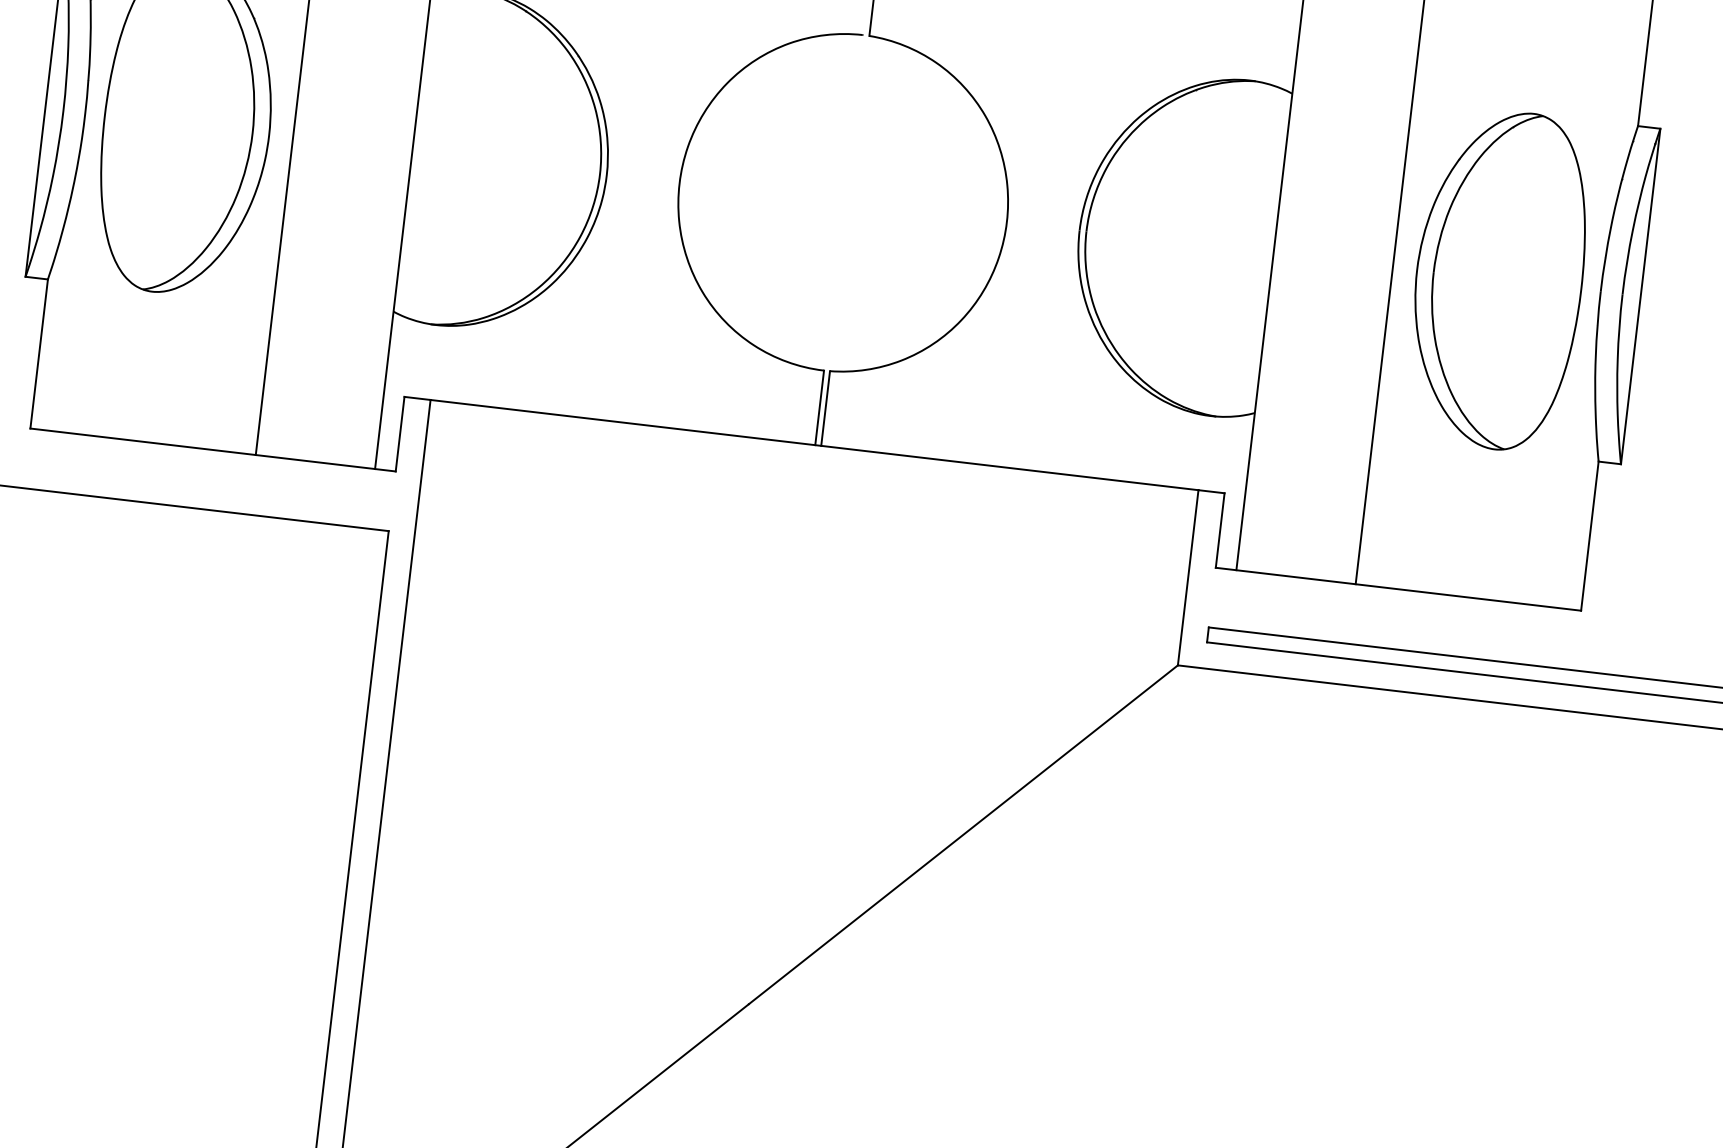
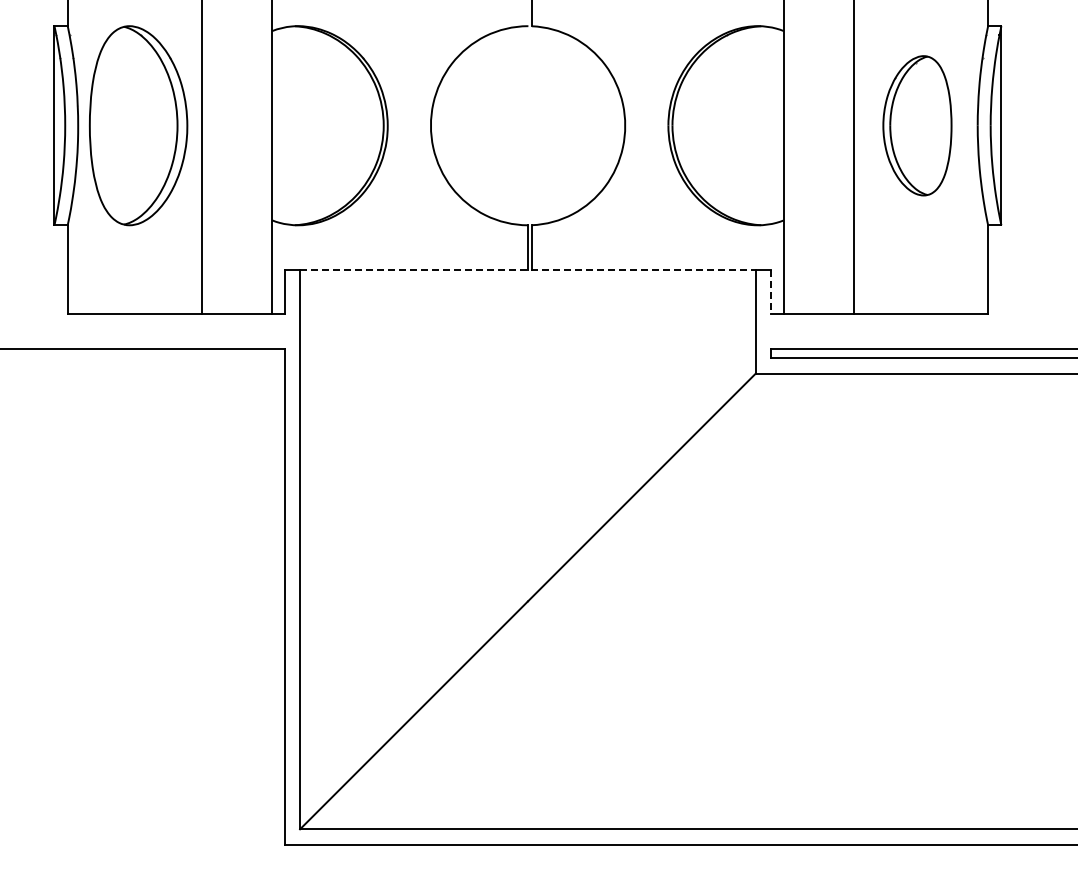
part: (1499, 279) -> (917, 125), size x0.7
line: (813, 444) -> (527, 269), solid -> dashed
line: (1220, 531) -> (771, 292), solid -> dashed

